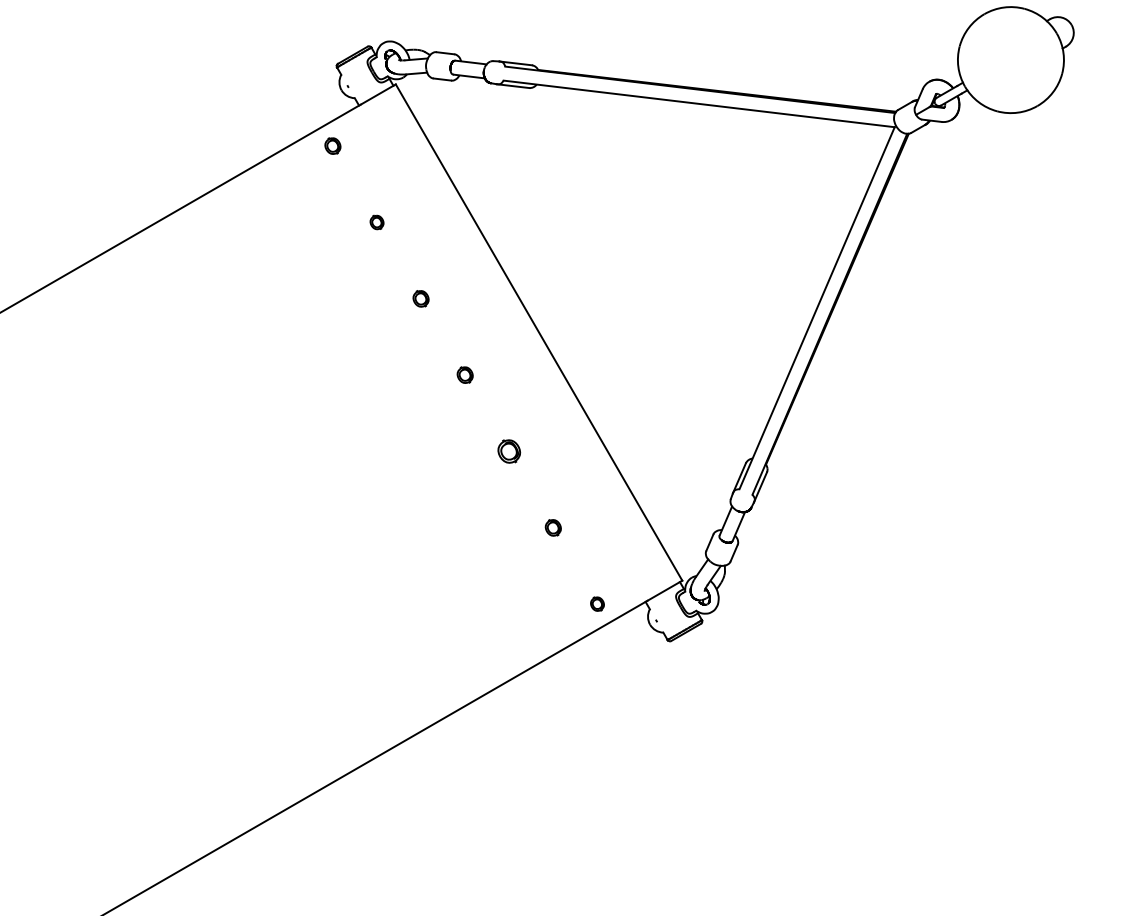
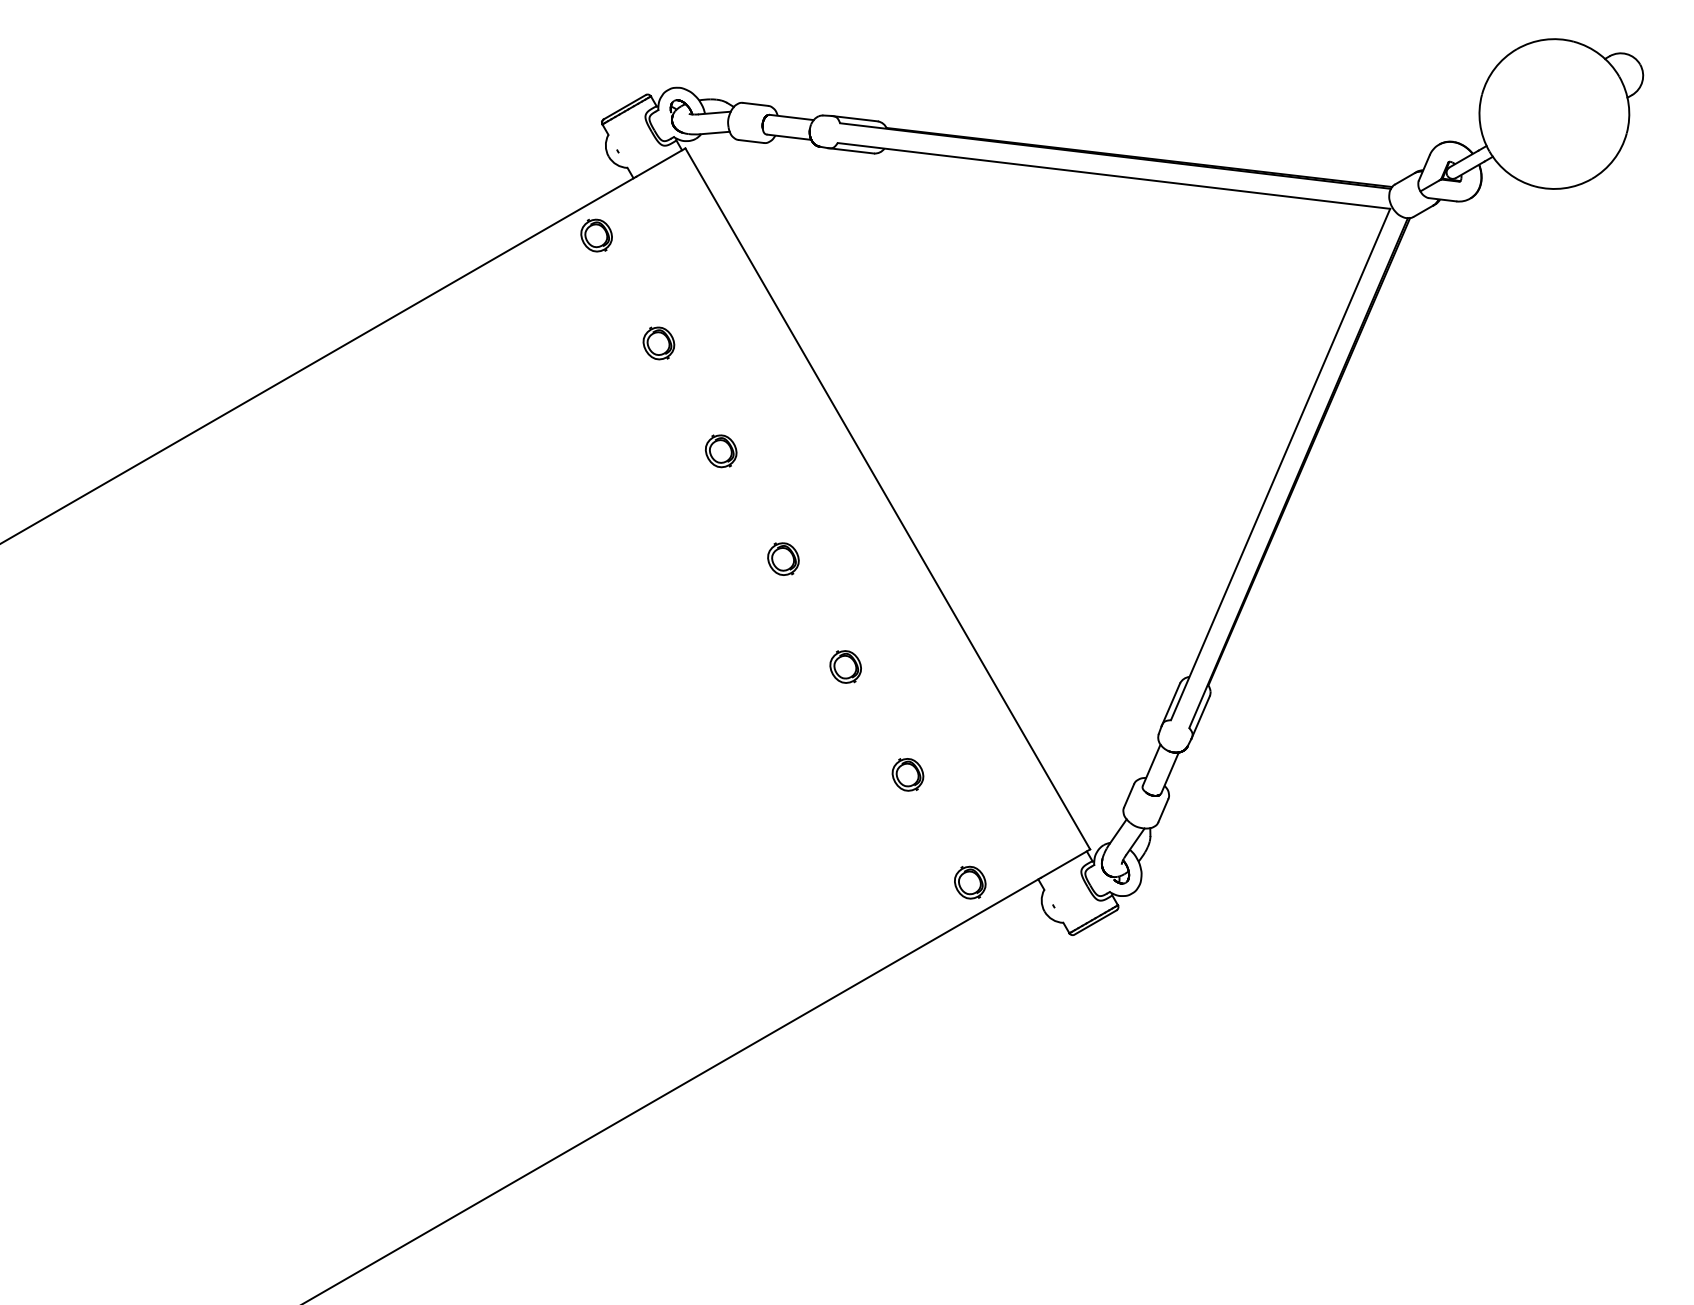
part: (332, 146) -> (596, 235), size x1.43
part: (376, 222) -> (658, 343), size x1.67
part: (420, 298) -> (720, 451), size x1.43
part: (465, 374) -> (783, 558), size x1.43
part: (553, 527) -> (907, 774), size x1.43
part: (597, 604) -> (970, 882), size x1.67

